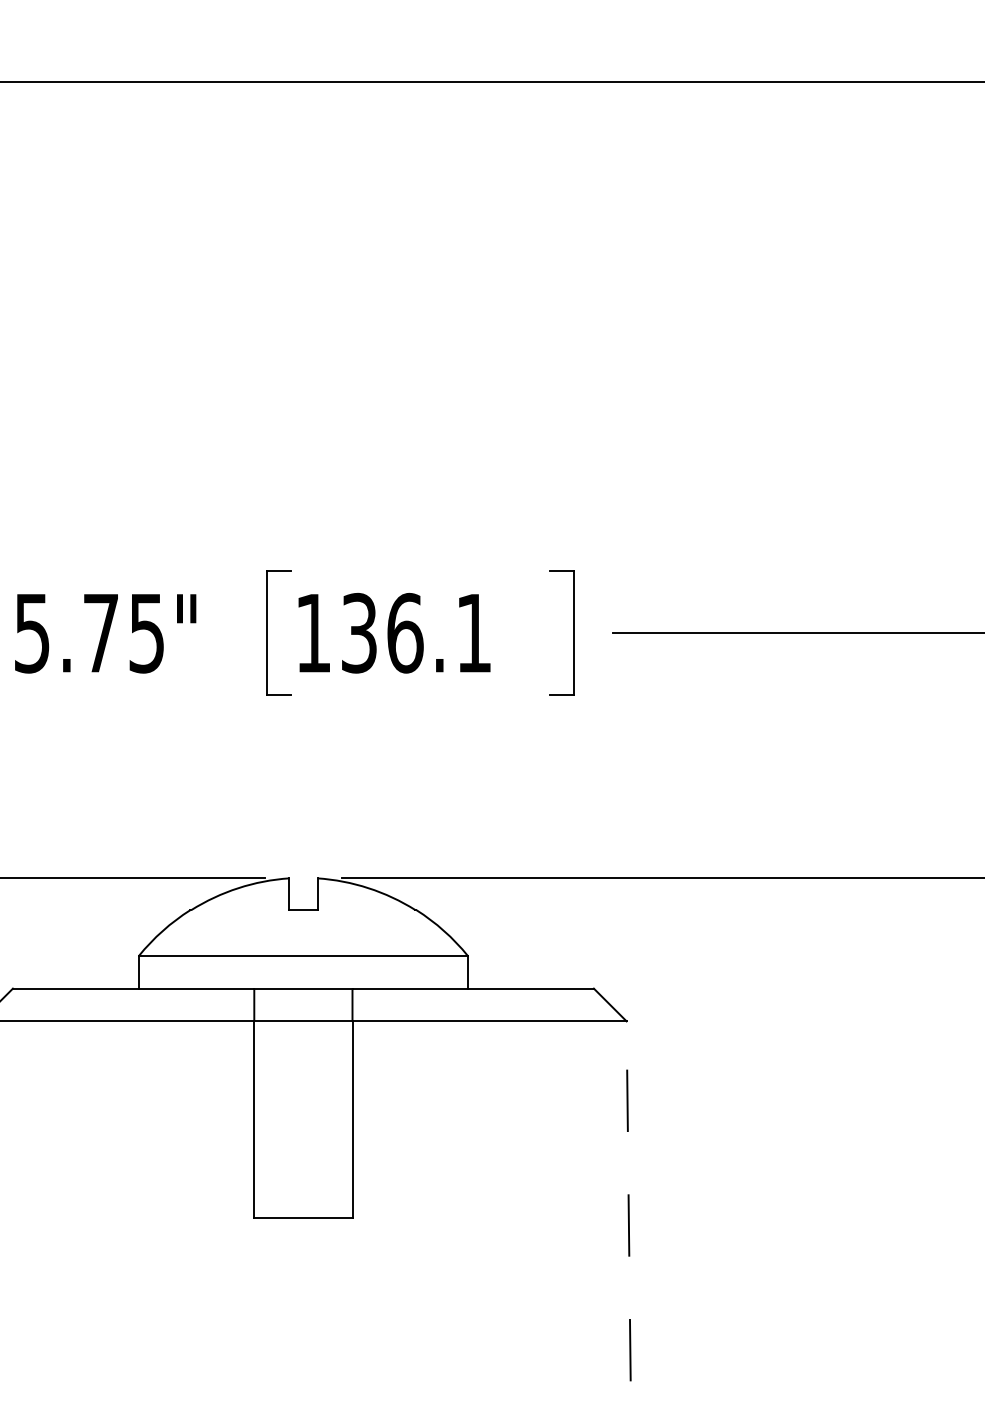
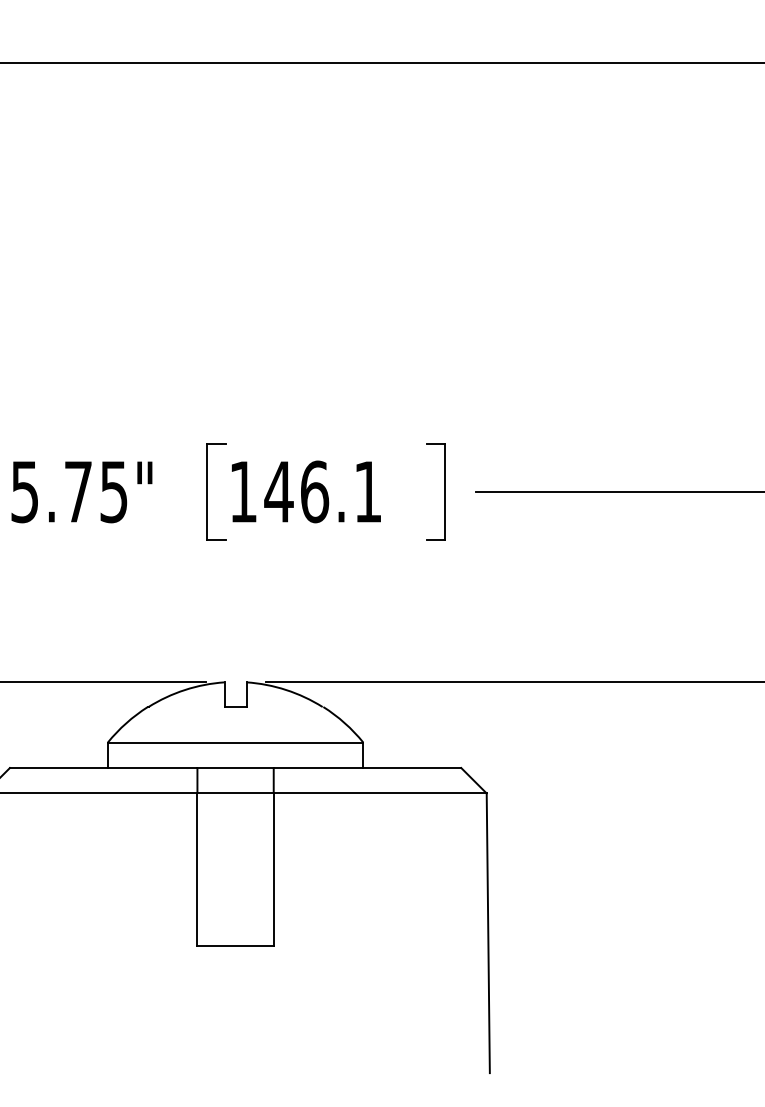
text: (359, 632) -> (279, 491), 136.1 -> 146.1
line: (628, 1200) -> (488, 932), dashed -> solid

